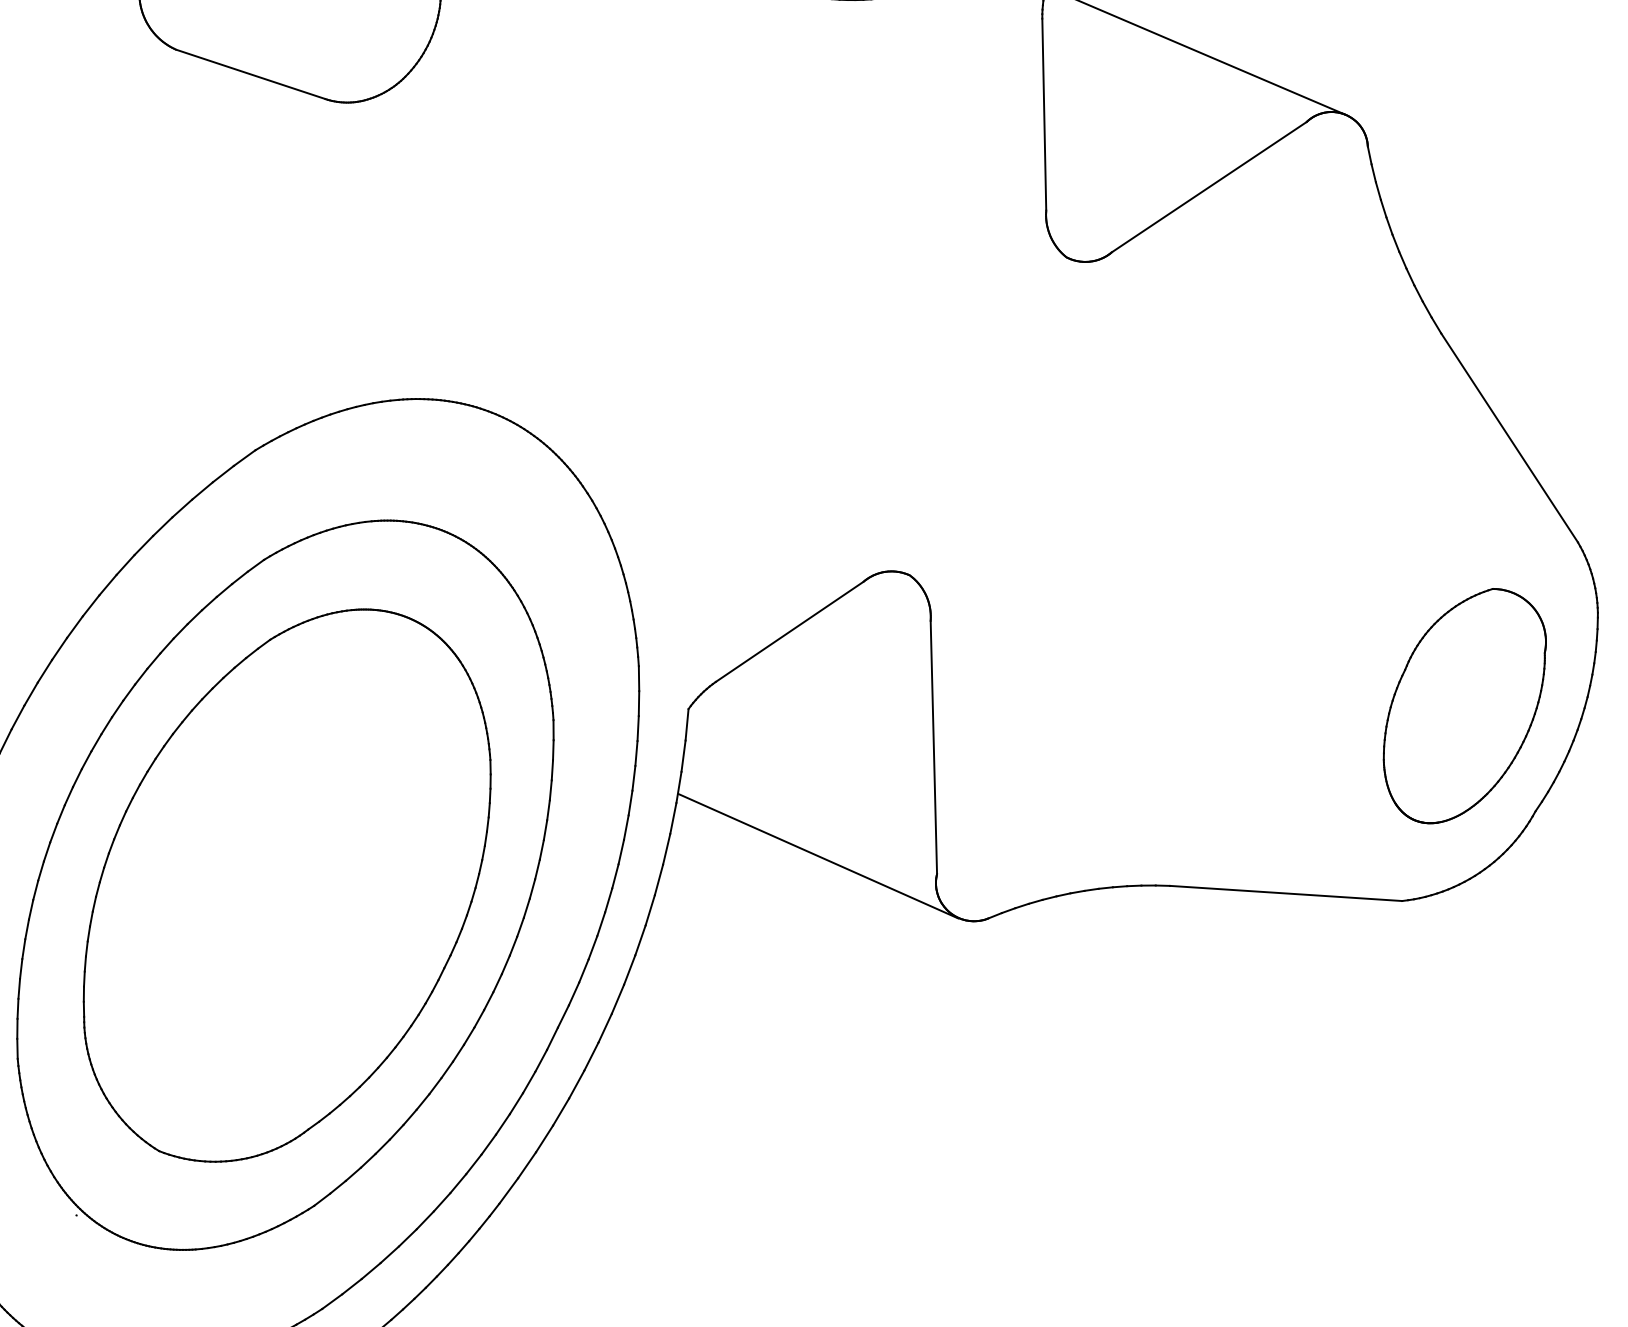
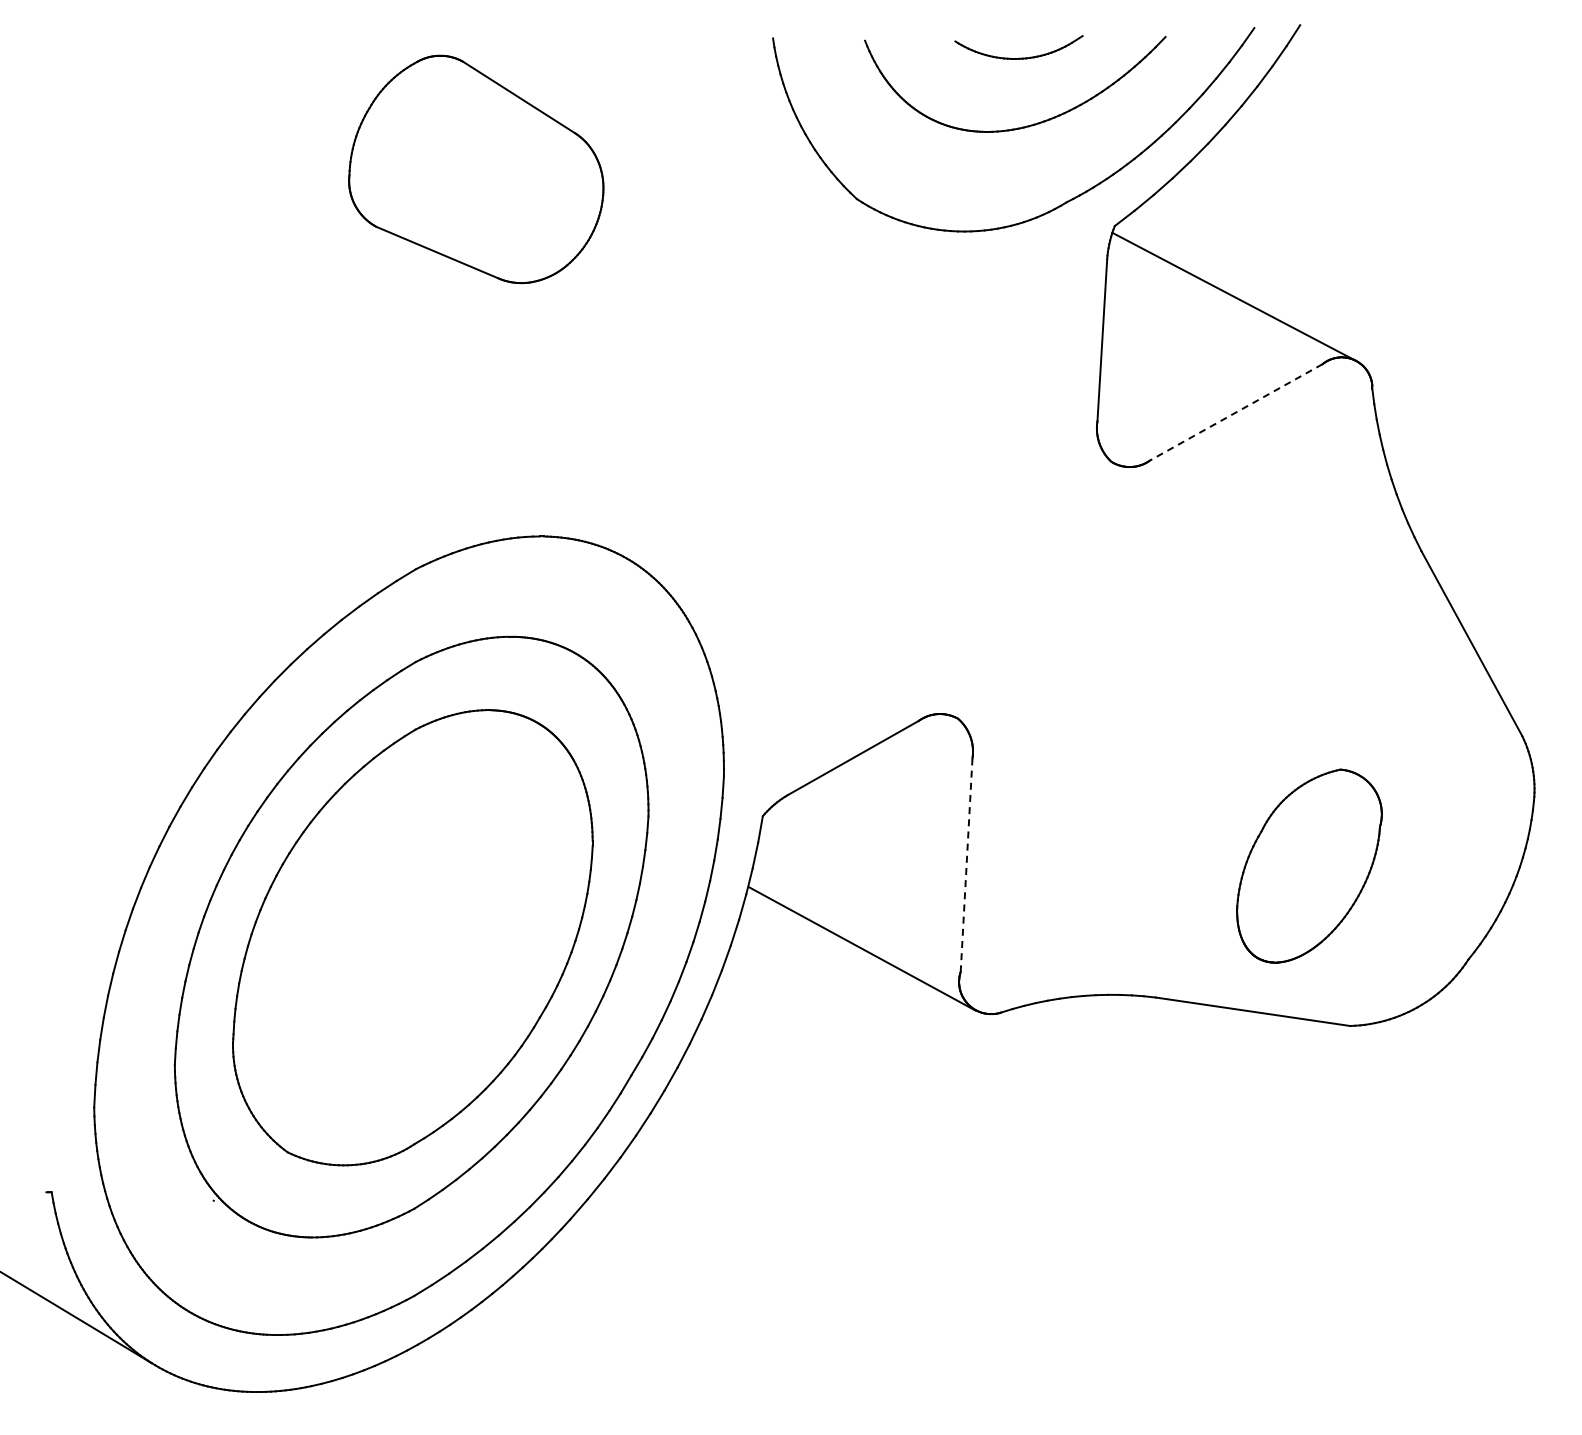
line: (1209, 187) -> (1236, 412), solid -> dashed
part: (1465, 705) -> (1309, 865), moved
line: (933, 747) -> (966, 865), solid -> dashed

